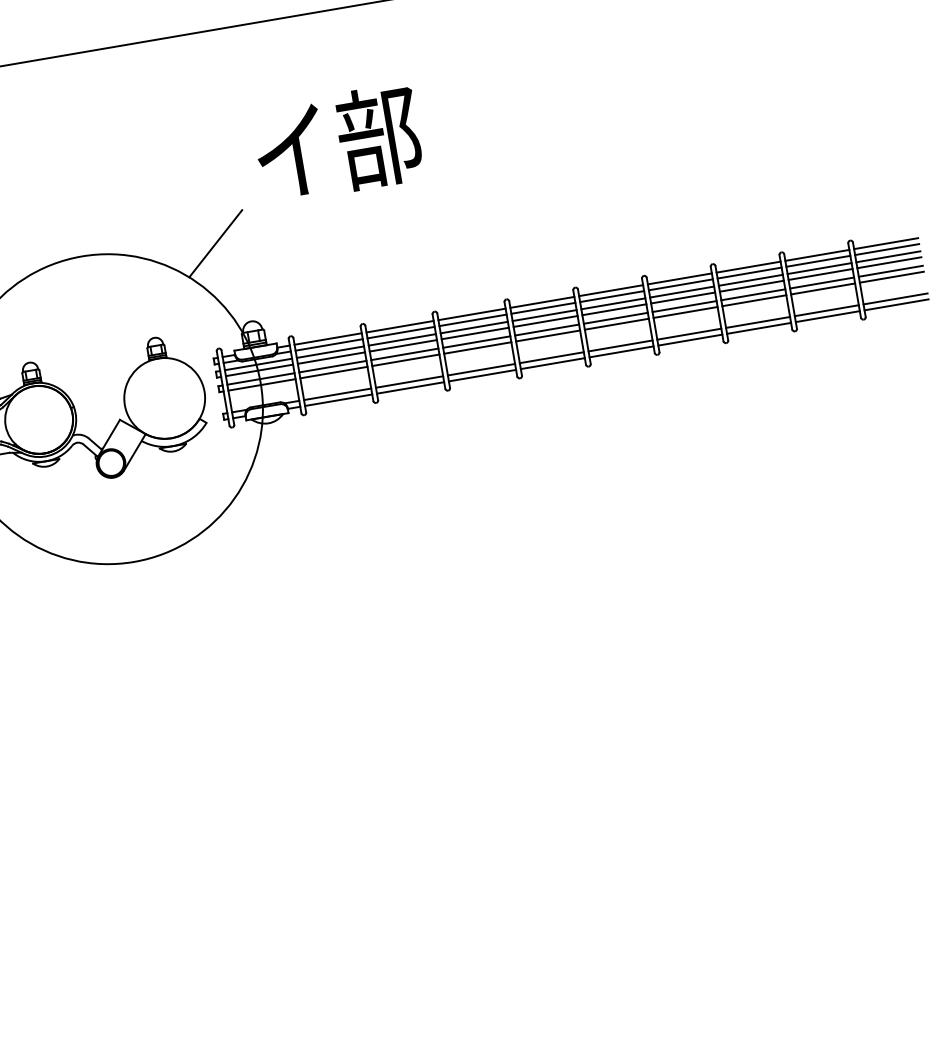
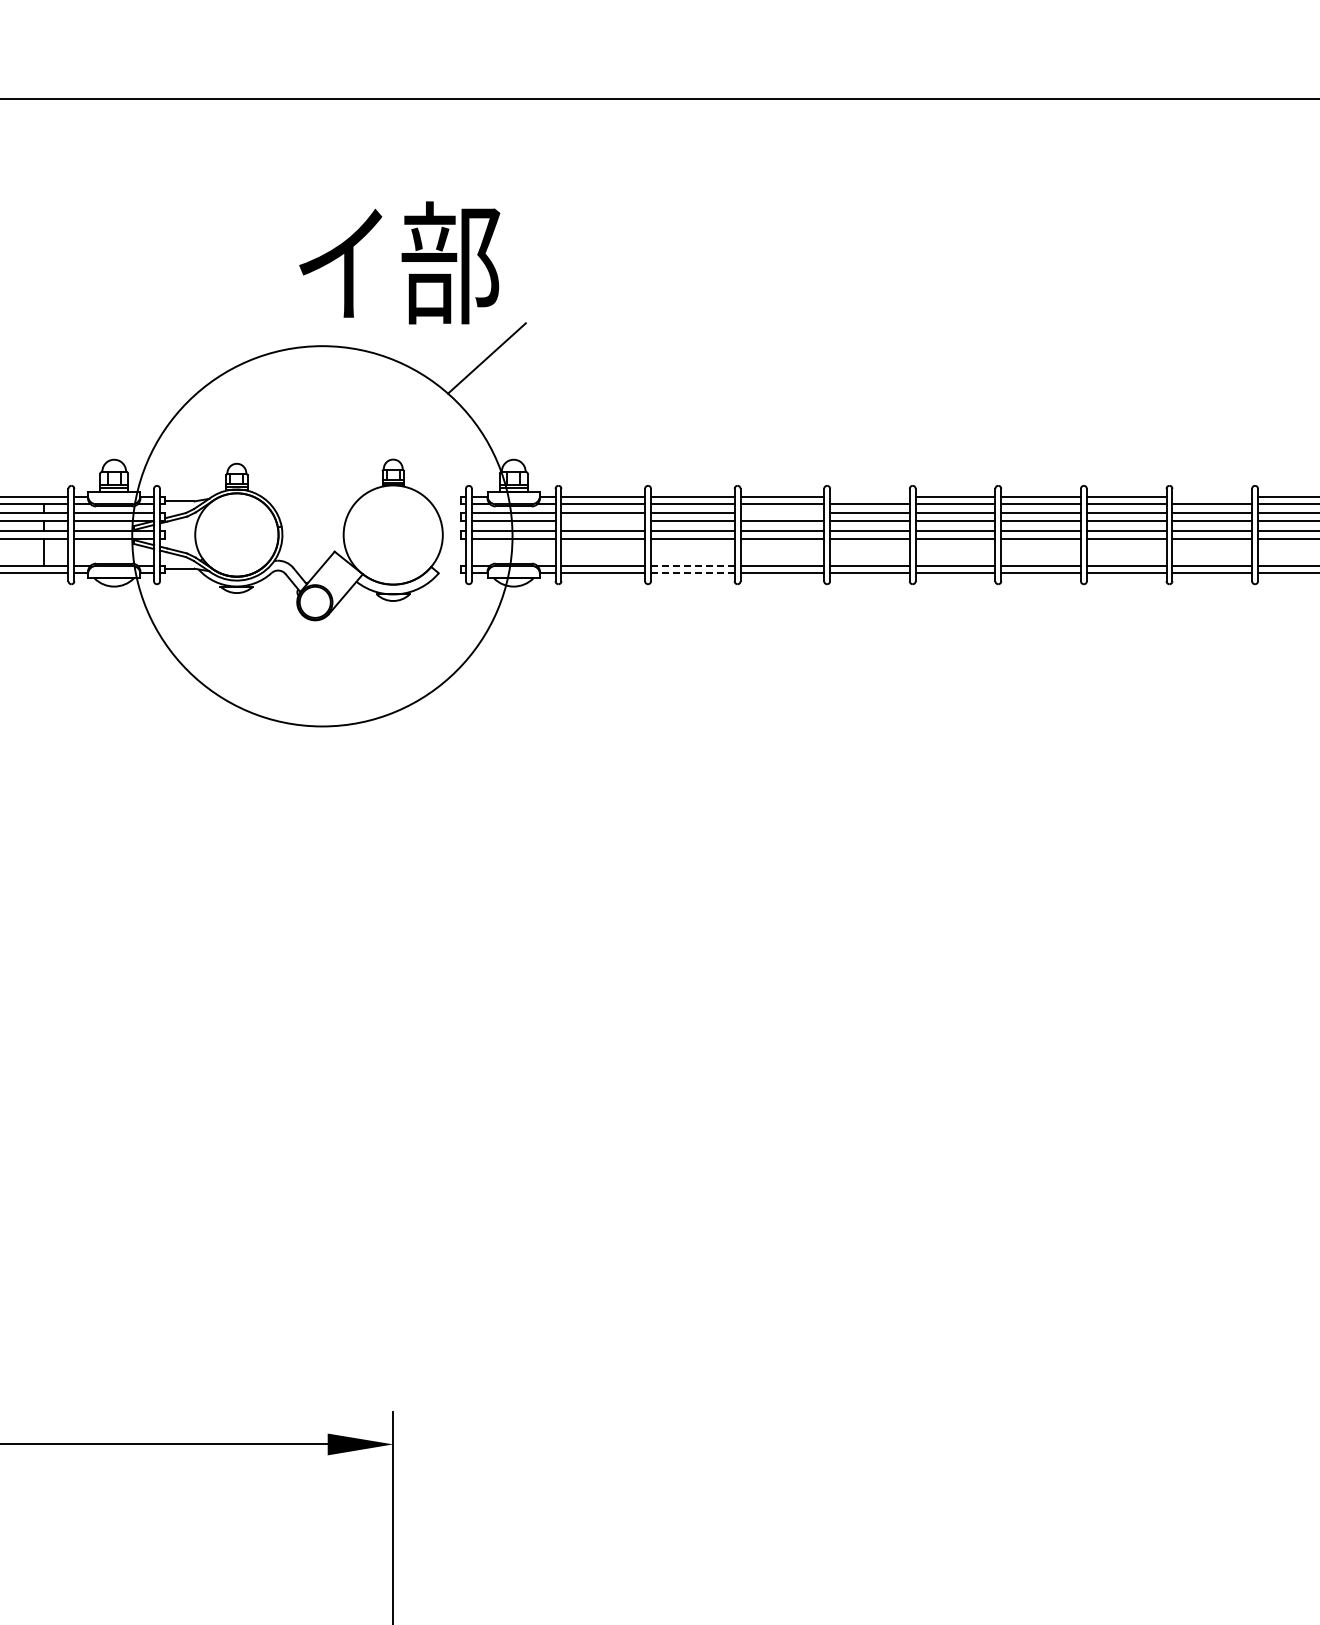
text: (337, 143) -> (399, 262), moved
line: (817, 255) -> (1212, 496), removed
line: (541, 302) -> (869, 496), removed
line: (474, 327) -> (782, 513), removed
line: (331, 357) -> (603, 520), removed
line: (409, 381) -> (692, 565), solid -> dashed
line: (410, 388) -> (692, 573), solid -> dashed

